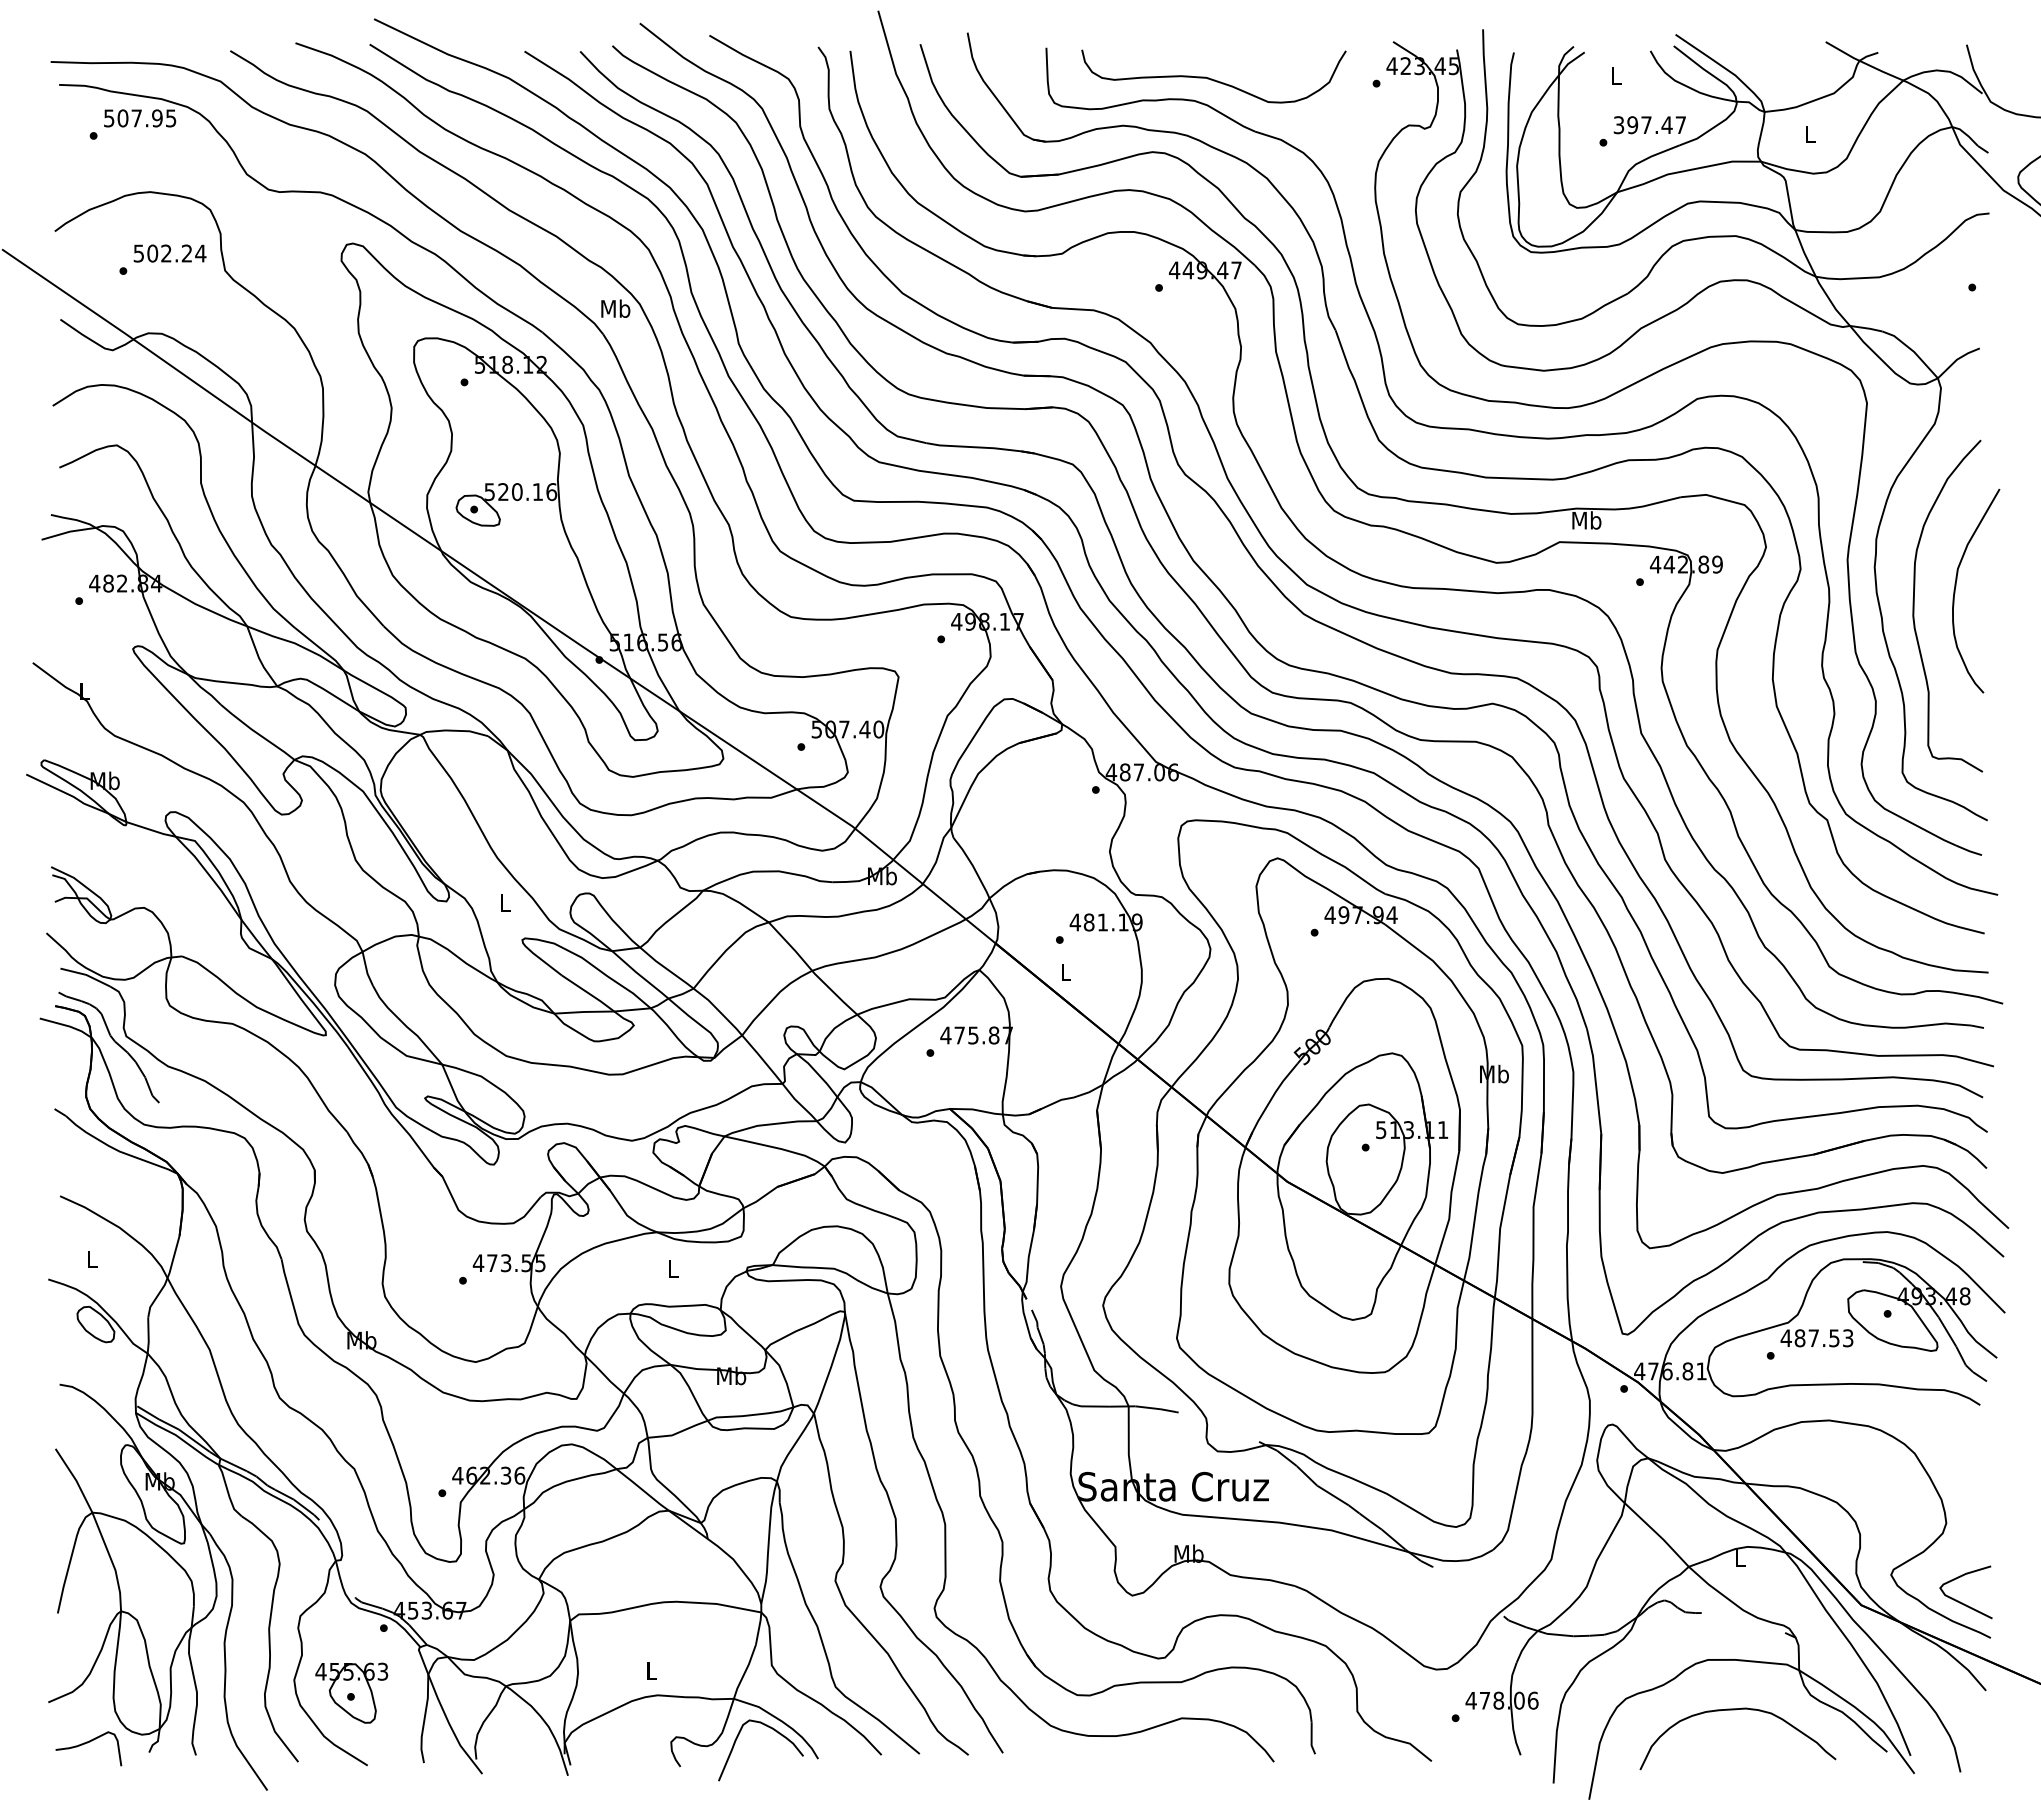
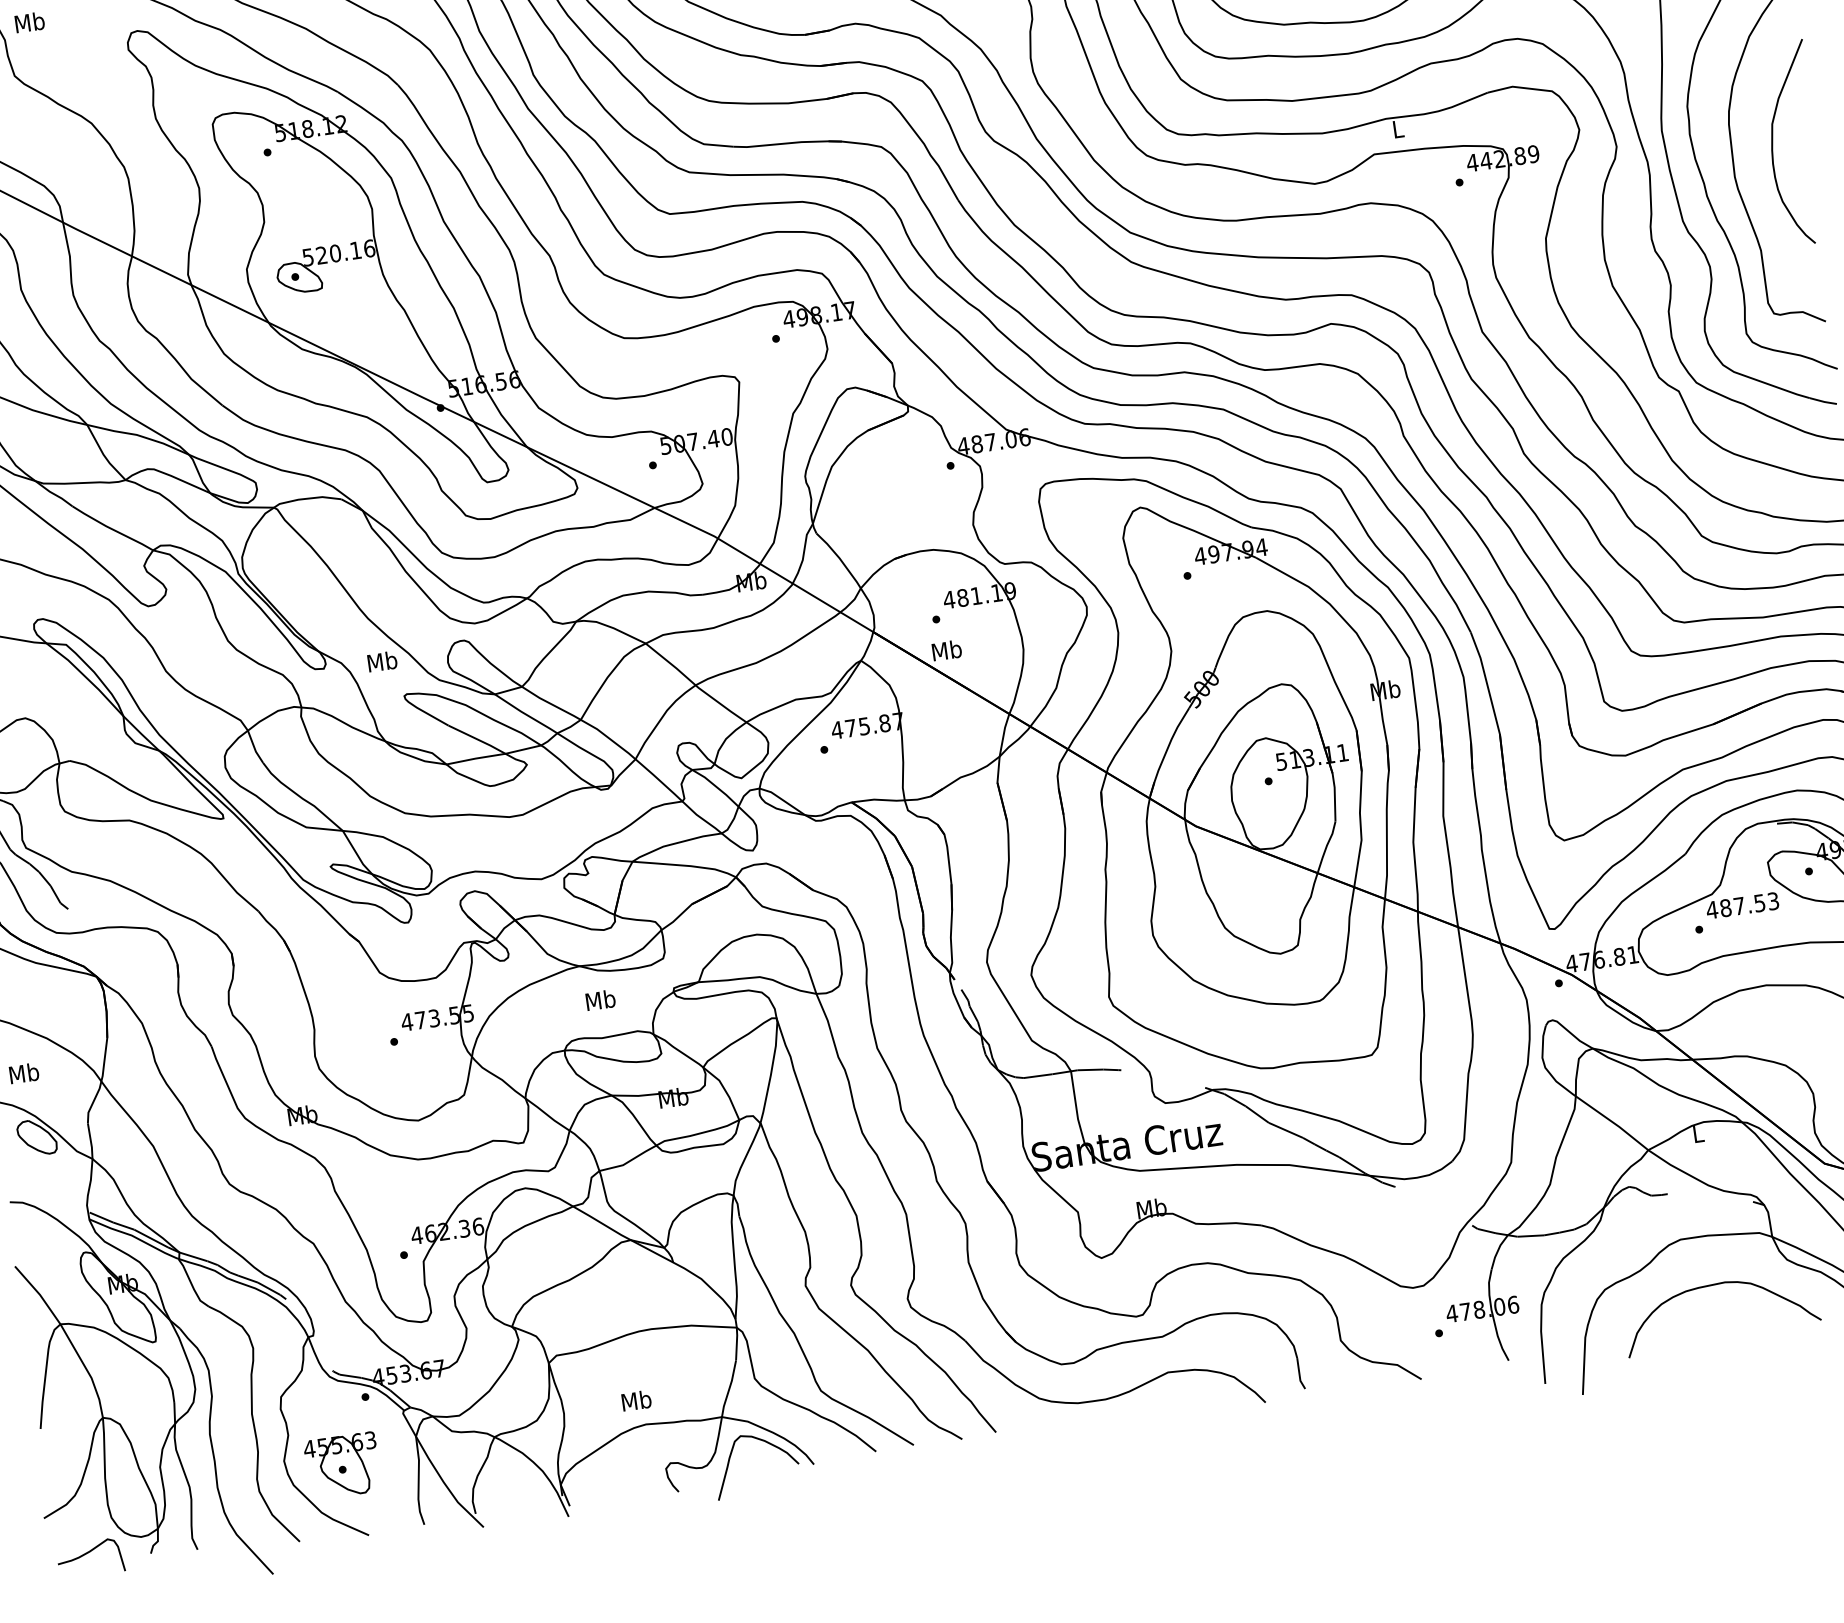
text: (615, 308) -> (29, 22), moved
text: (1586, 520) -> (1397, 129), Mb -> L
text: (505, 902) -> (382, 661), L -> Mb
text: (1065, 971) -> (946, 649), L -> Mb
text: (91, 1258) -> (23, 1072), L -> Mb
text: (672, 1268) -> (599, 999), L -> Mb
text: (651, 1670) -> (636, 1400), L -> Mb

